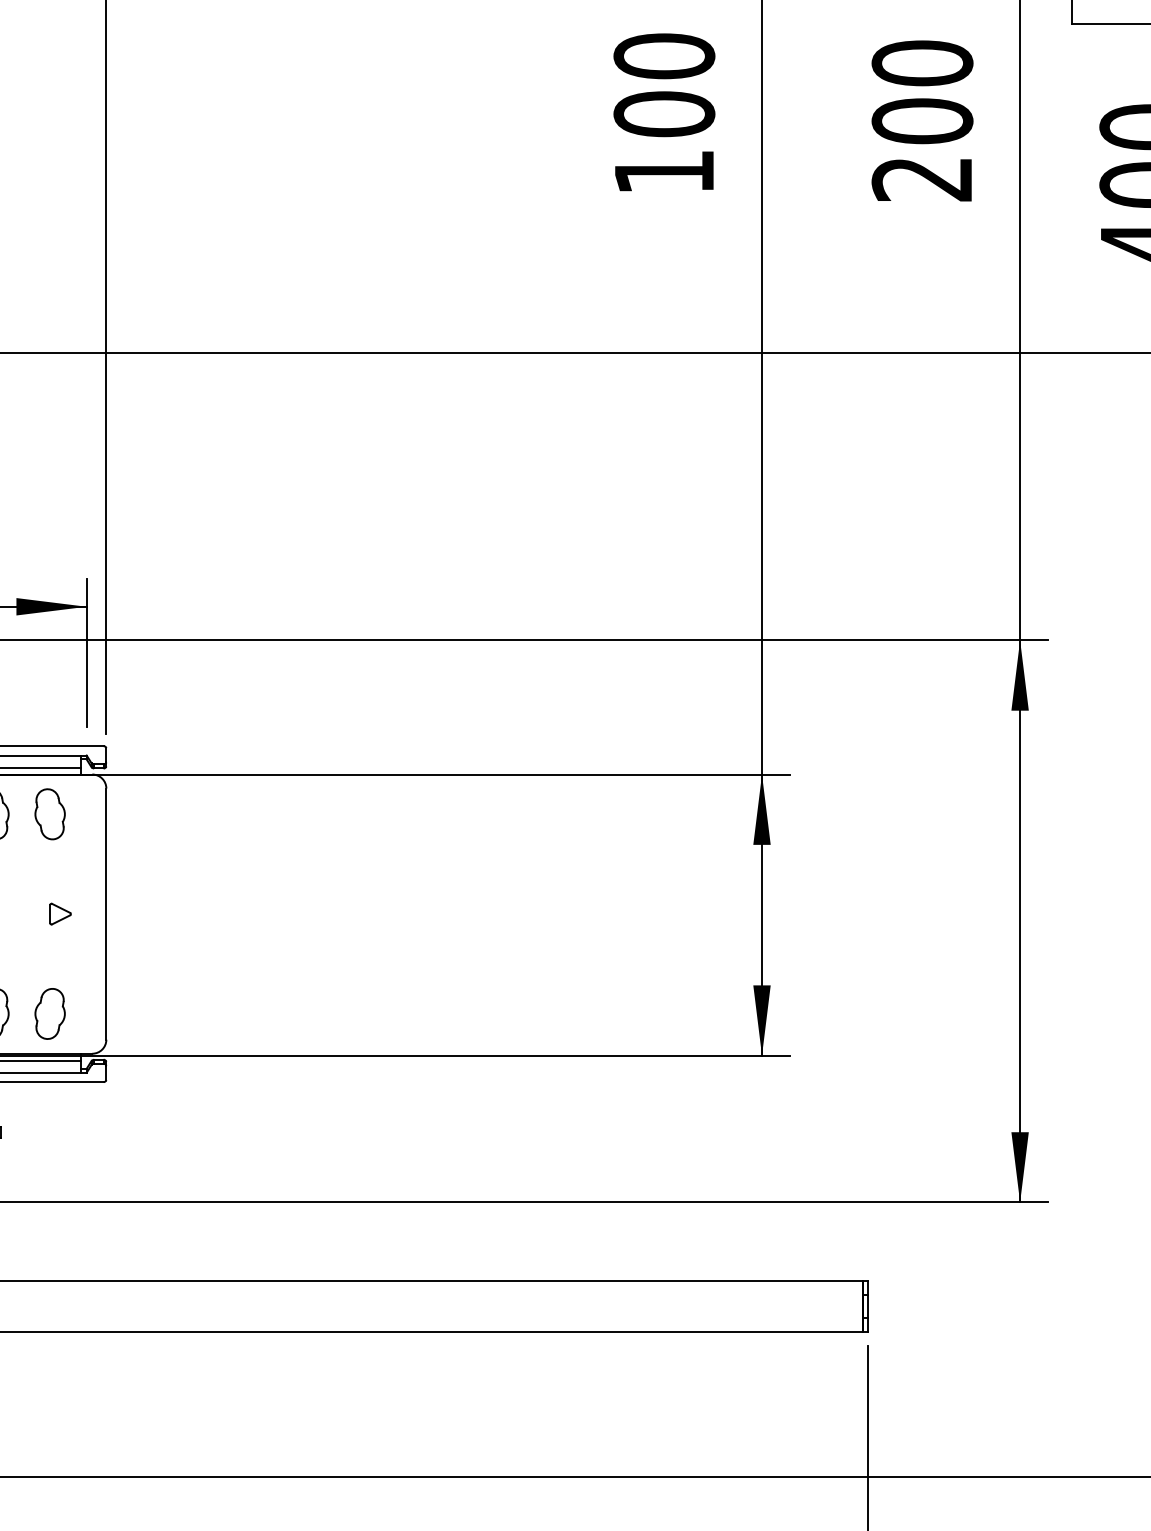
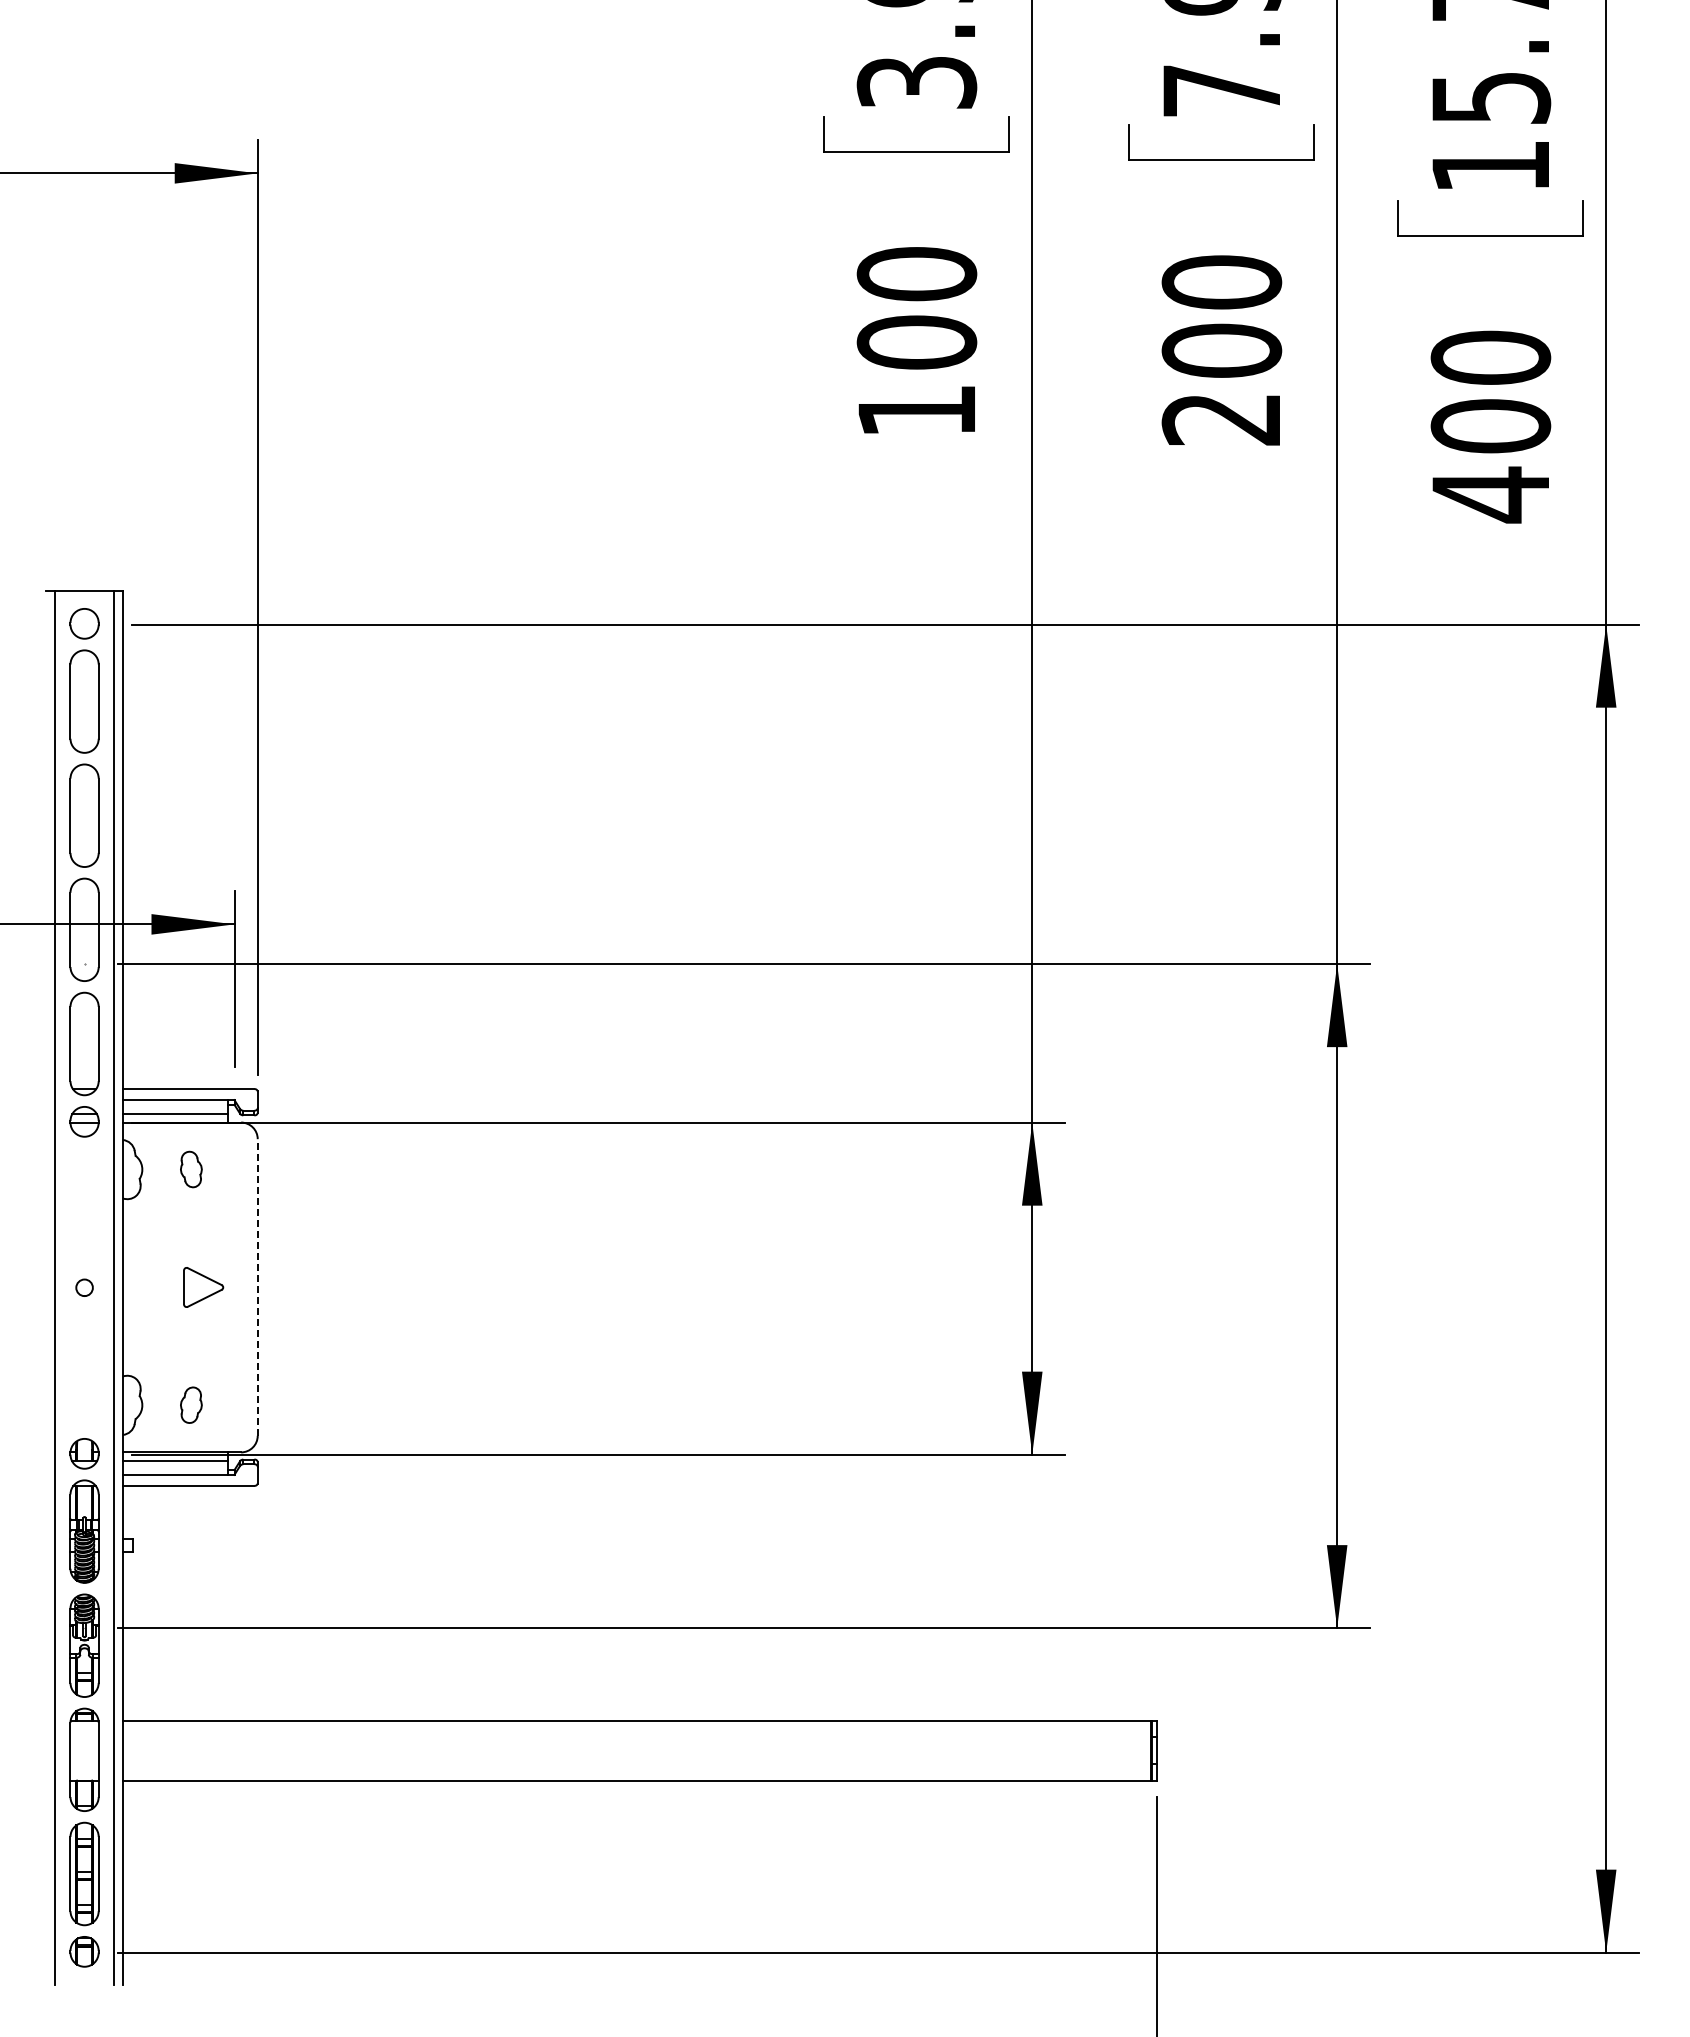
part: (50, 814) -> (191, 1169), size x0.6
line: (106, 913) -> (257, 1286), solid -> dashed
part: (60, 914) -> (203, 1287), size x1.6
part: (50, 1013) -> (191, 1404), size x0.6

